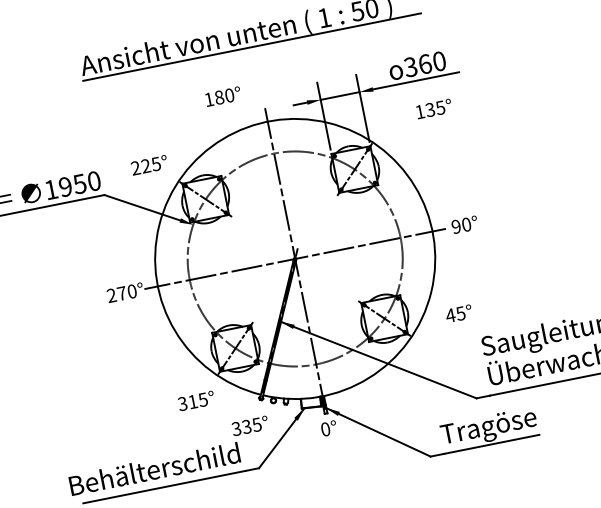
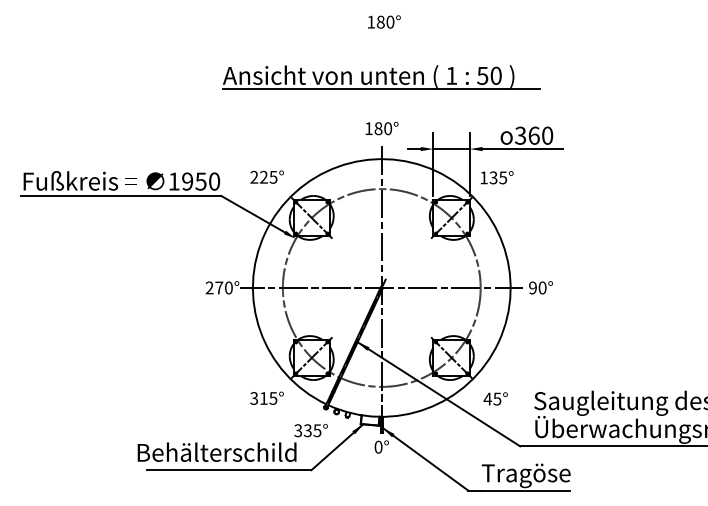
text: (222, 96) -> (381, 128), moved
text: (433, 108) -> (496, 177), moved
text: (458, 313) -> (495, 398), moved

